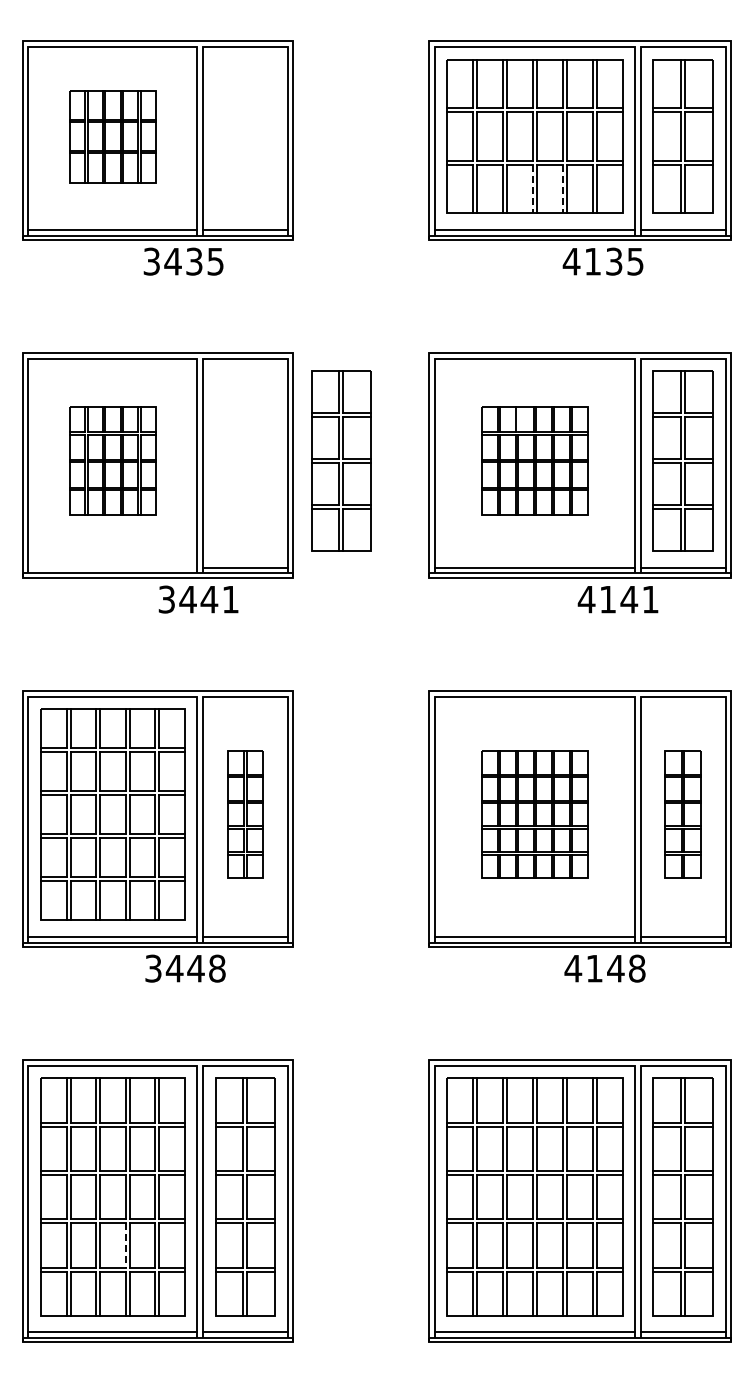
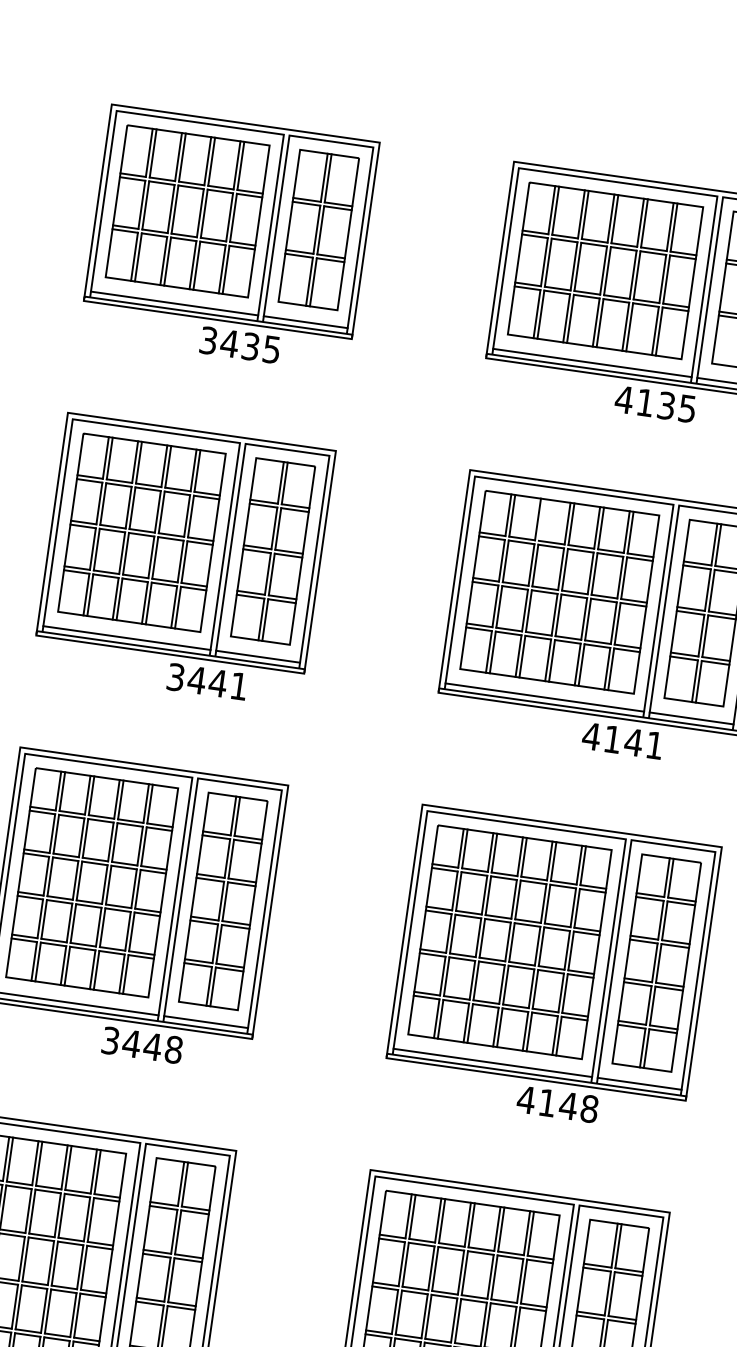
part: (112, 136) -> (187, 211), size x1.67
part: (245, 136) -> (319, 229), added
line: (532, 189) -> (595, 322), dashed -> solid
line: (562, 189) -> (625, 327), dashed -> solid
part: (112, 460) -> (141, 531), size x1.67
part: (341, 460) -> (273, 550), moved
part: (534, 460) -> (559, 591), size x1.67
line: (112, 567) -> (126, 637), added
part: (245, 814) -> (223, 901), size x1.67
part: (534, 814) -> (509, 941), size x1.67
part: (682, 814) -> (656, 962), size x1.67
line: (125, 1245) -> (43, 1310), dashed -> solid

